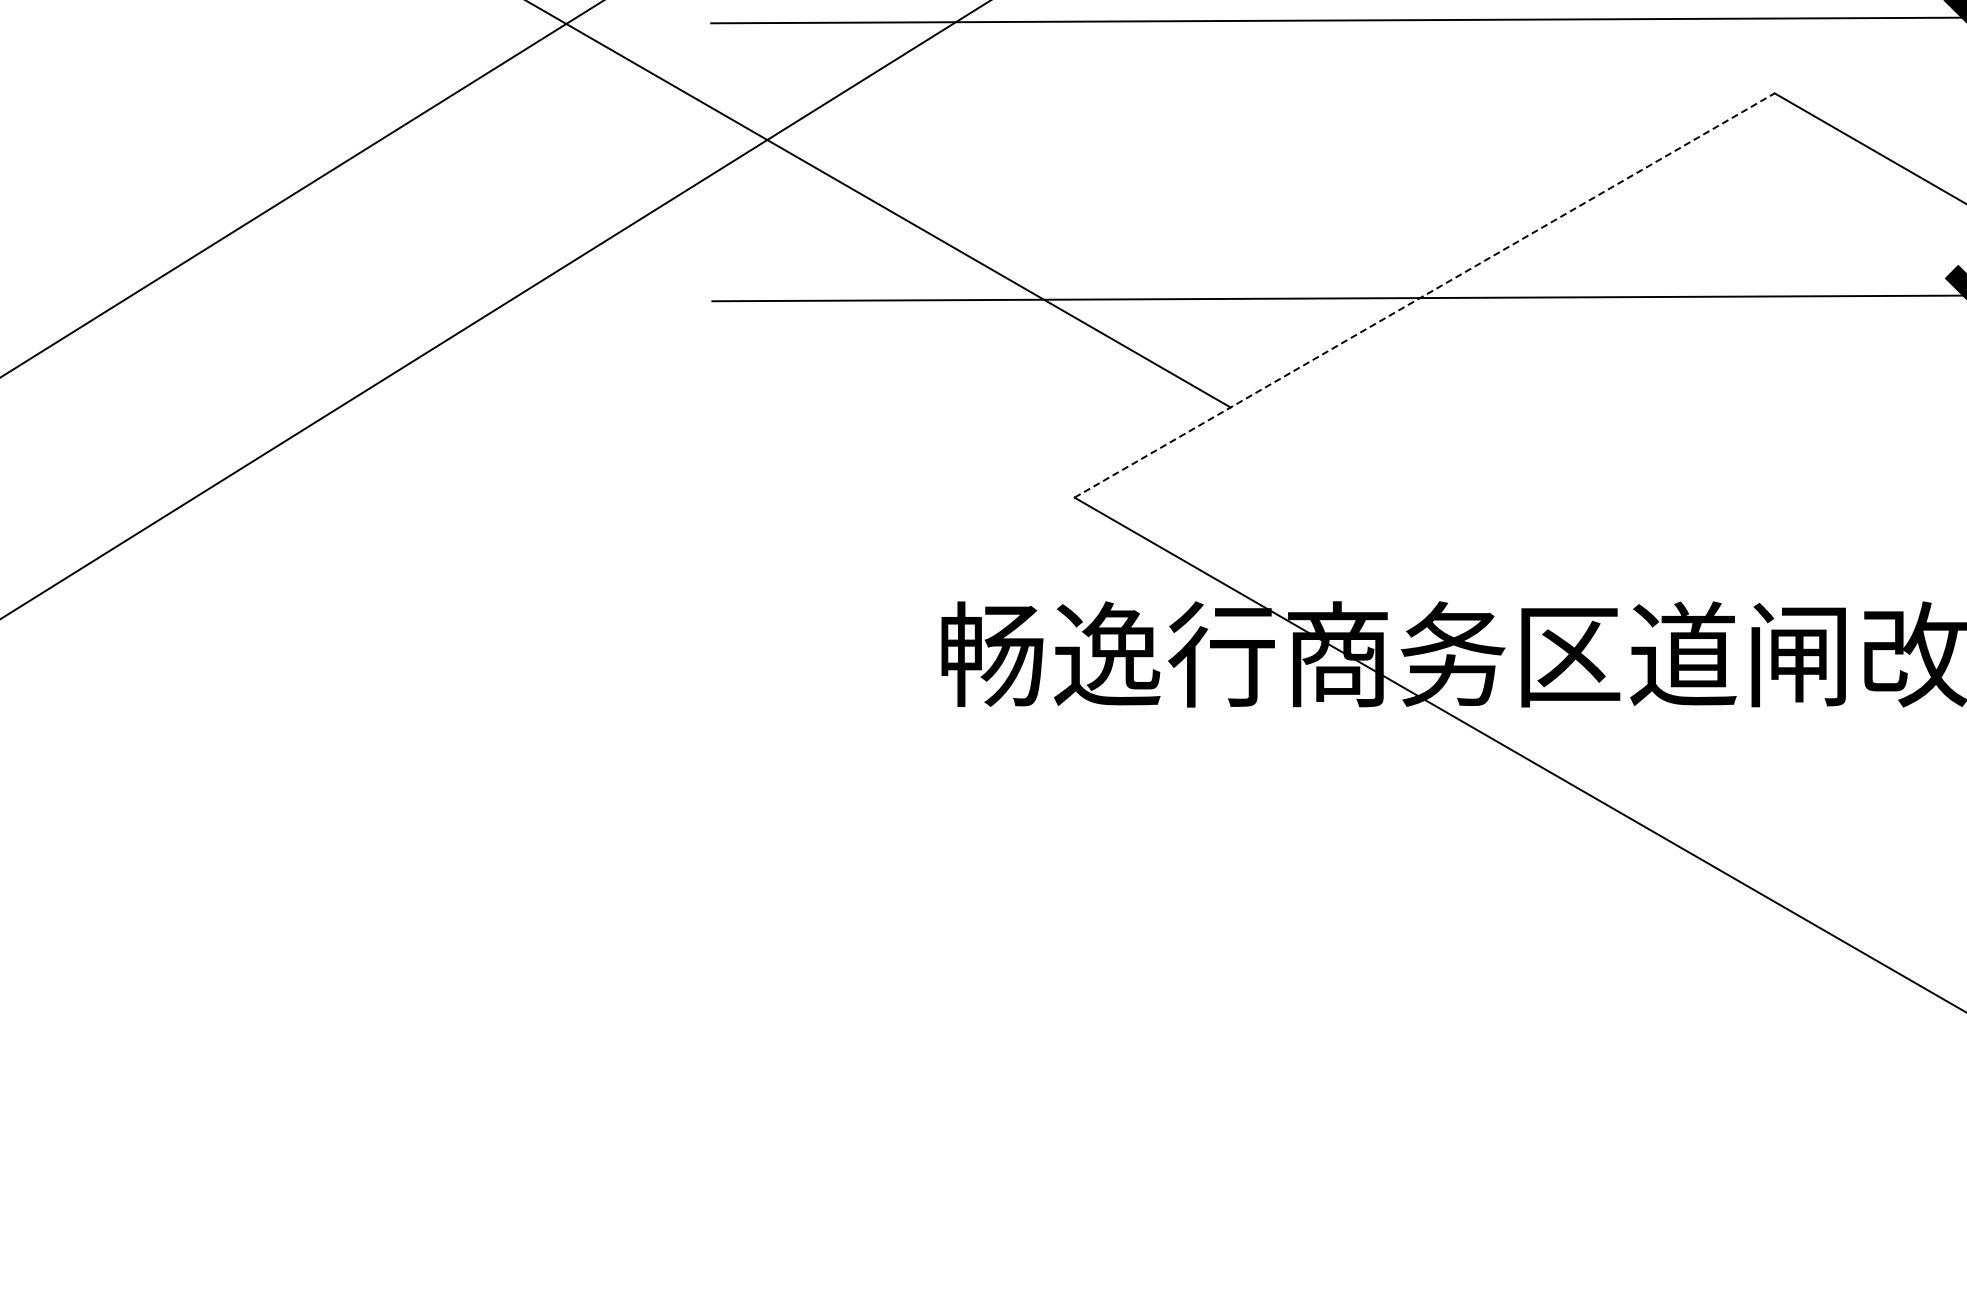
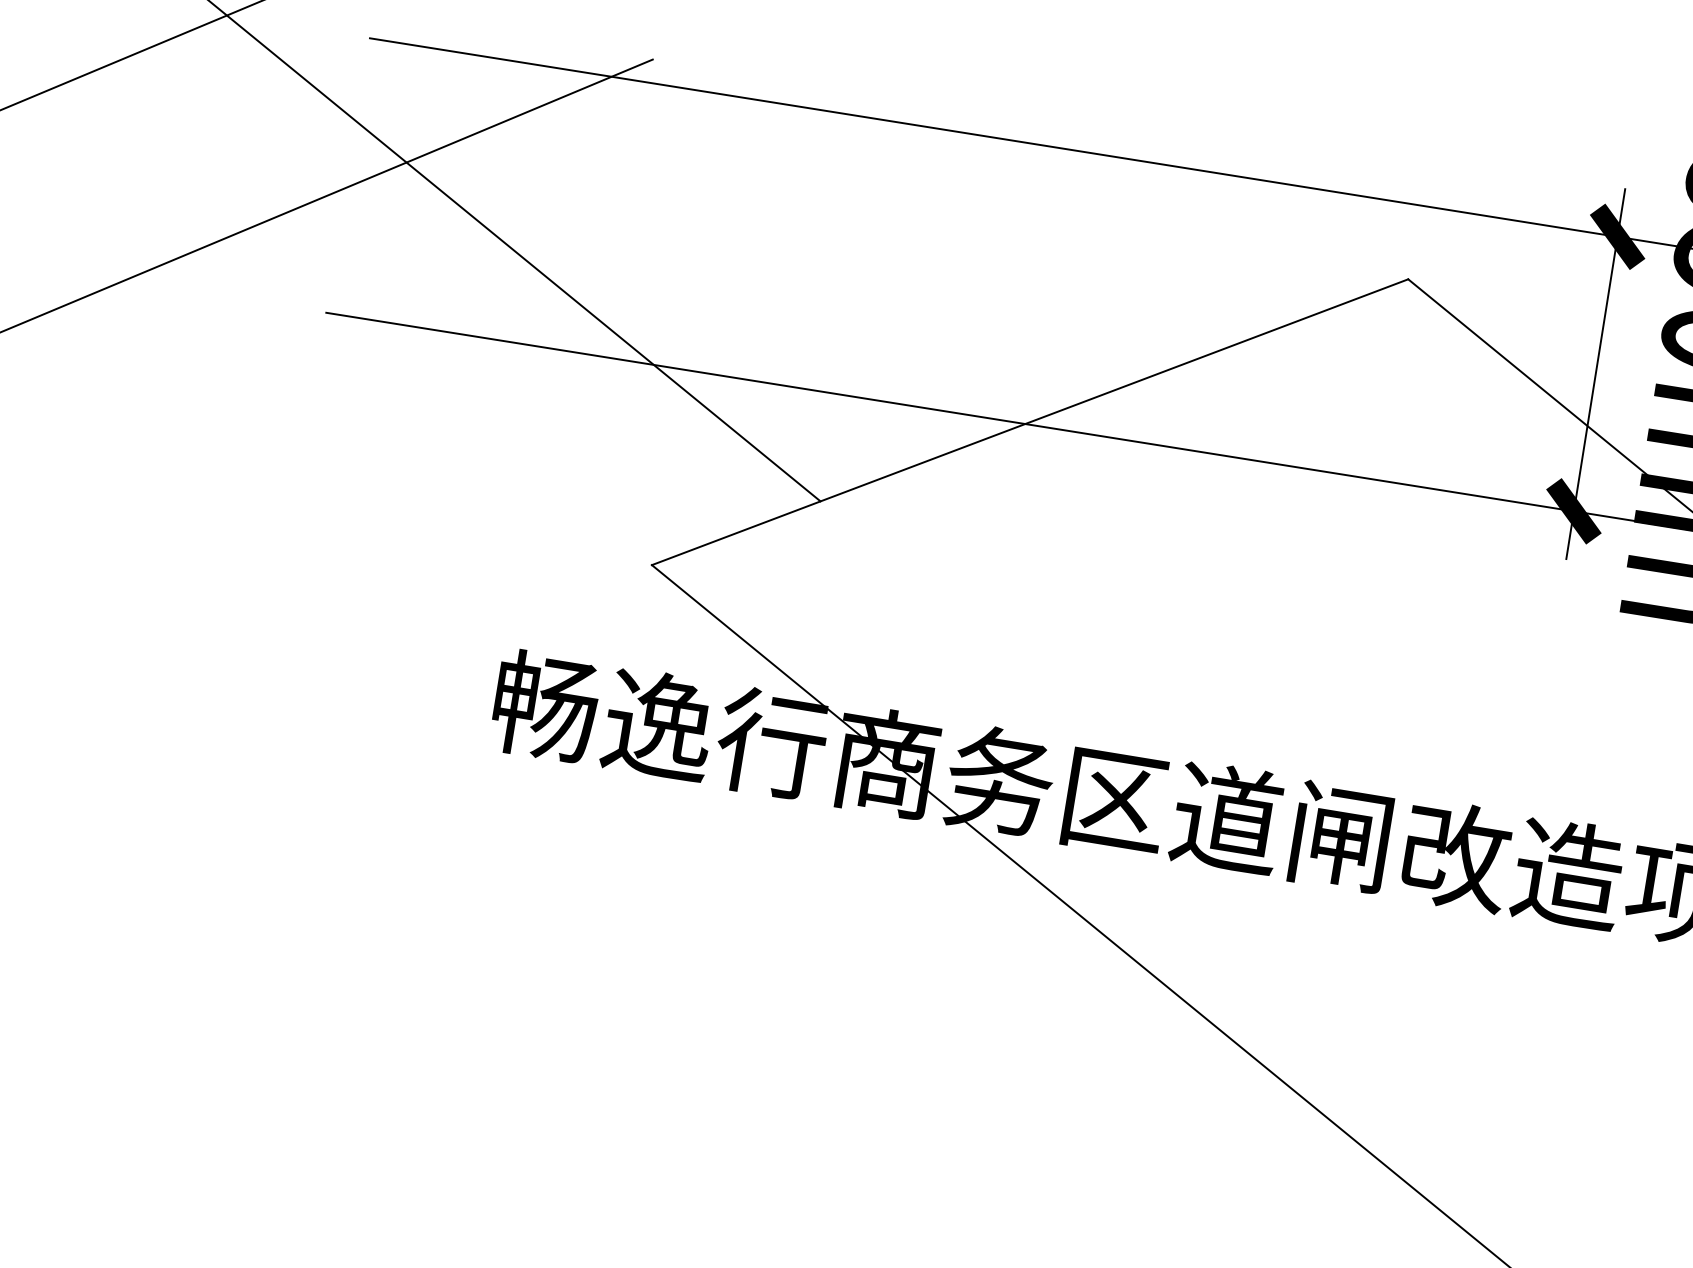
line: (1425, 295) -> (1030, 422), dashed -> solid

